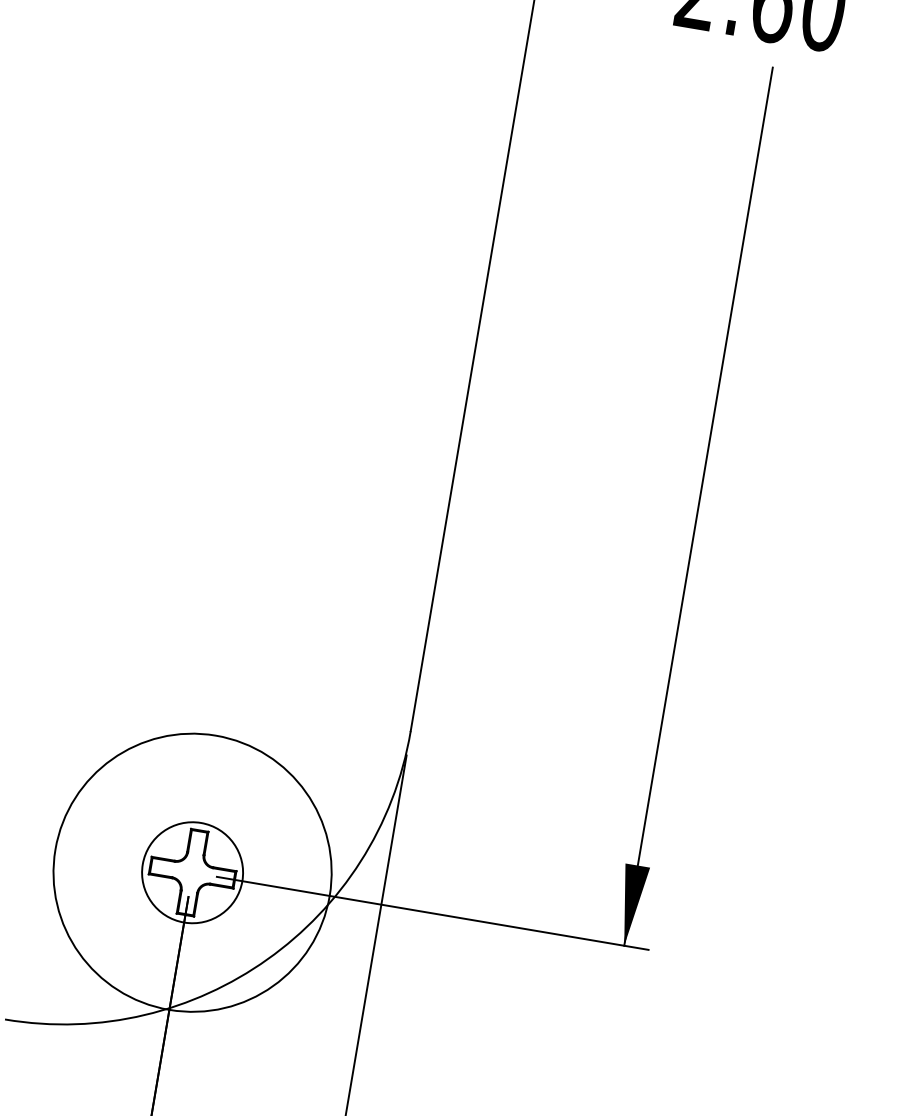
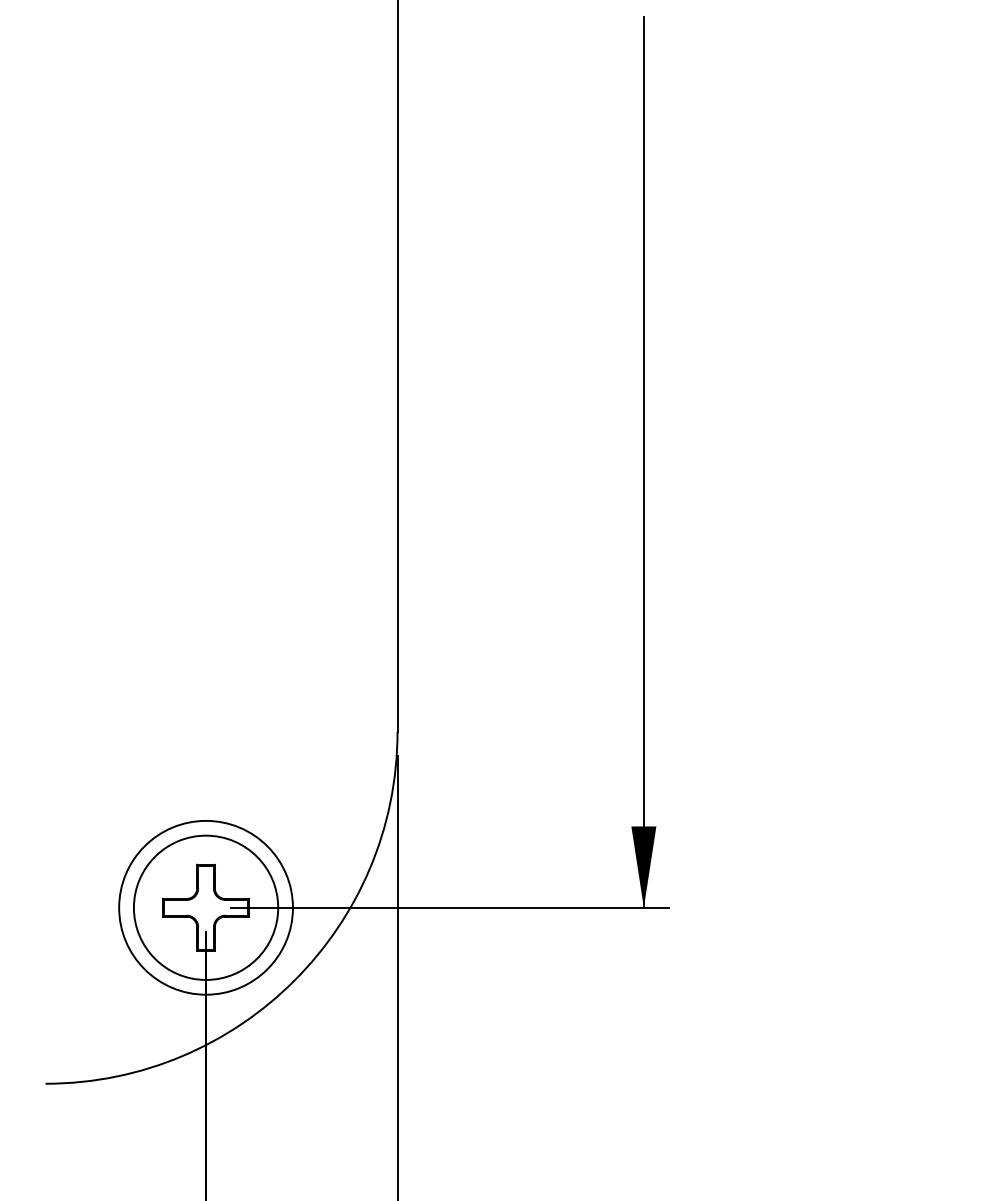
circle: (192, 872) -> (205, 907), size x0.62
circle: (192, 872) -> (205, 907), size x1.43

